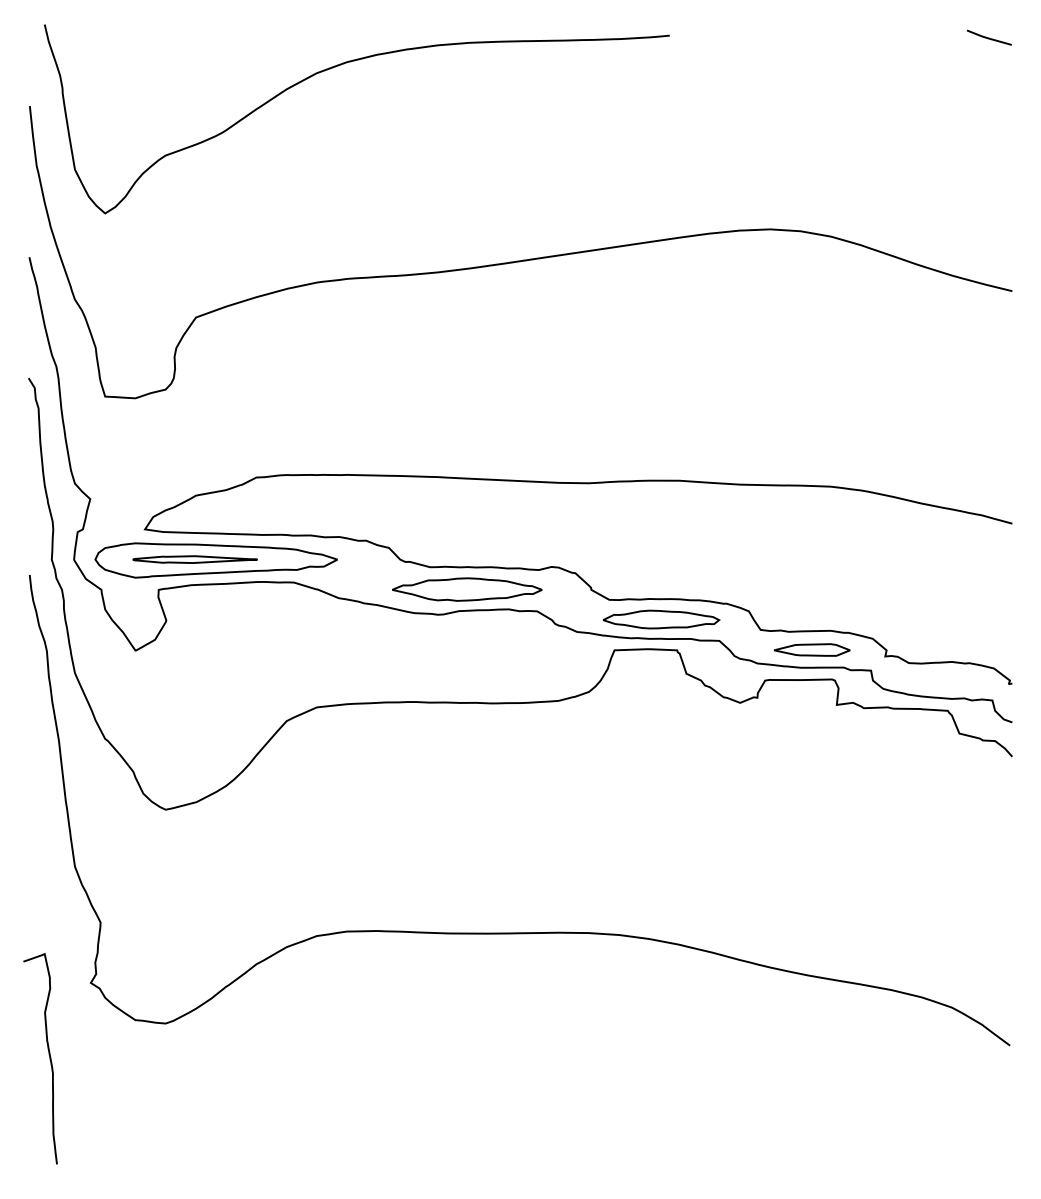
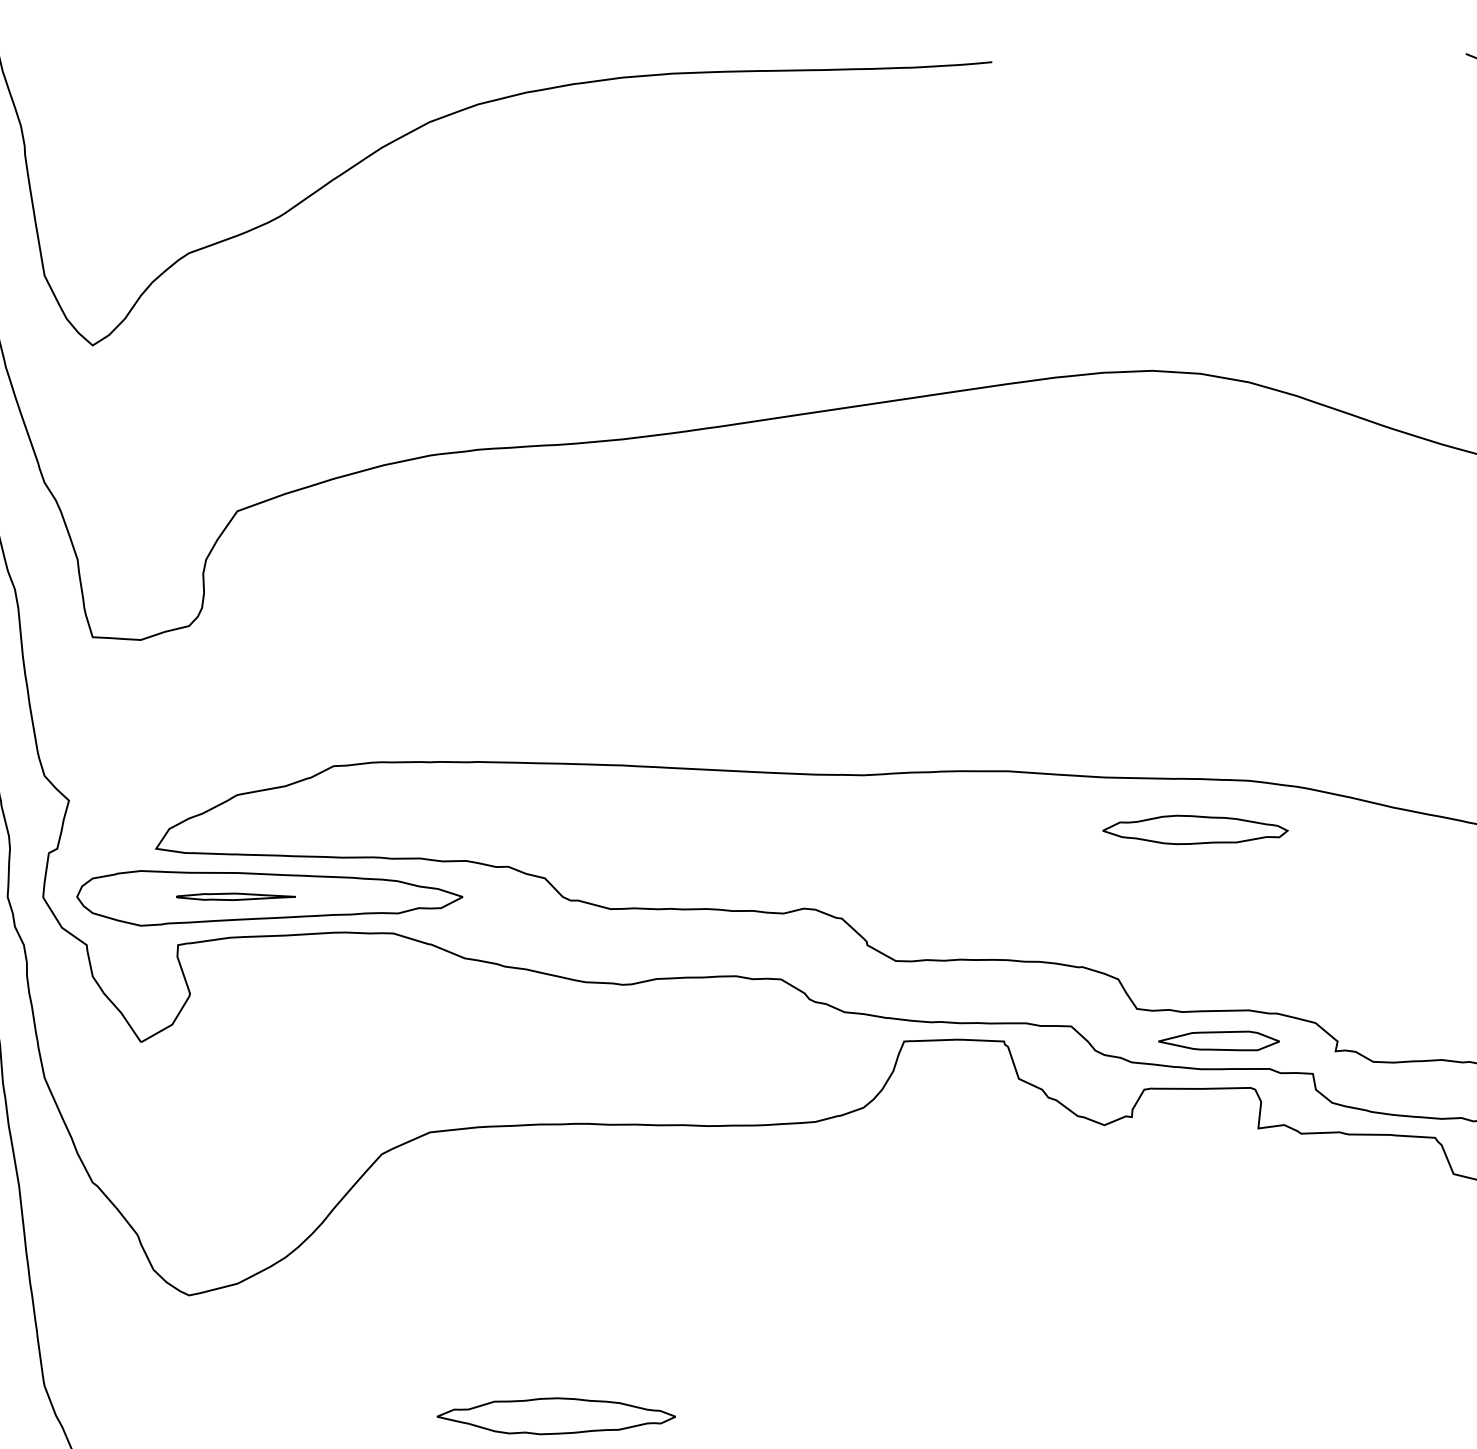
part: (194, 559) -> (235, 896), size x0.6
part: (467, 589) -> (556, 1416), moved
part: (661, 619) -> (1195, 829), moved

